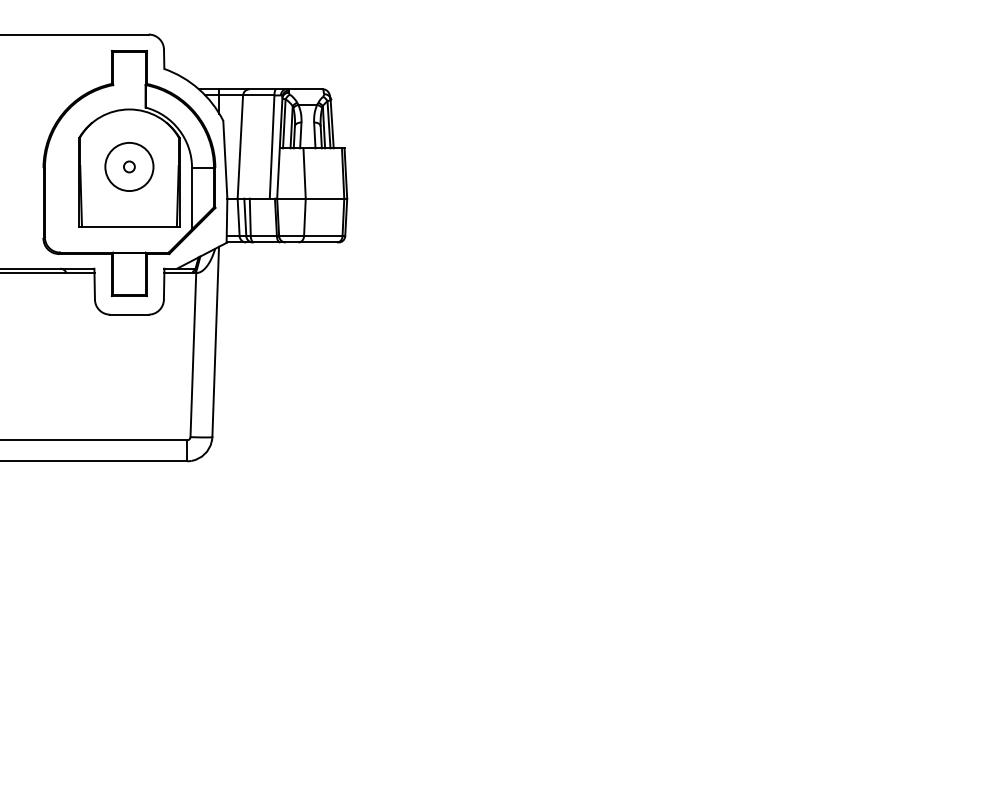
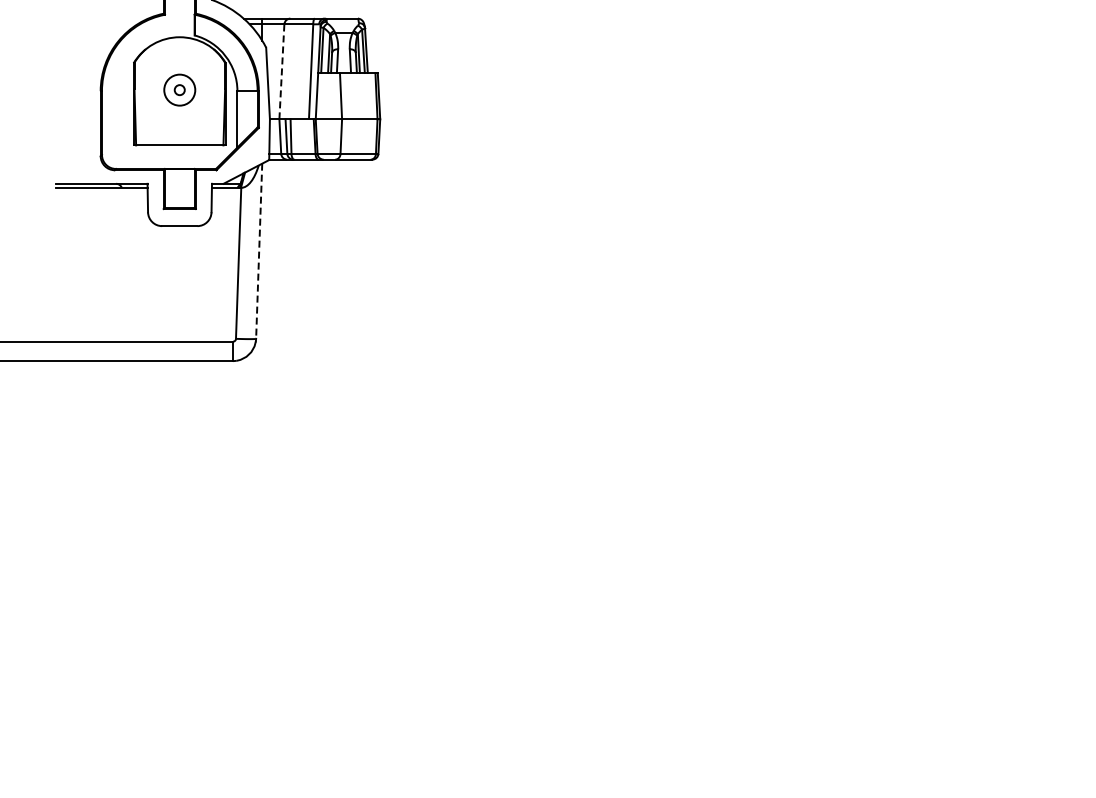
line: (239, 146) -> (281, 71), solid -> dashed
circle: (129, 166) -> (179, 89), size x0.7
line: (216, 342) -> (259, 251), solid -> dashed

